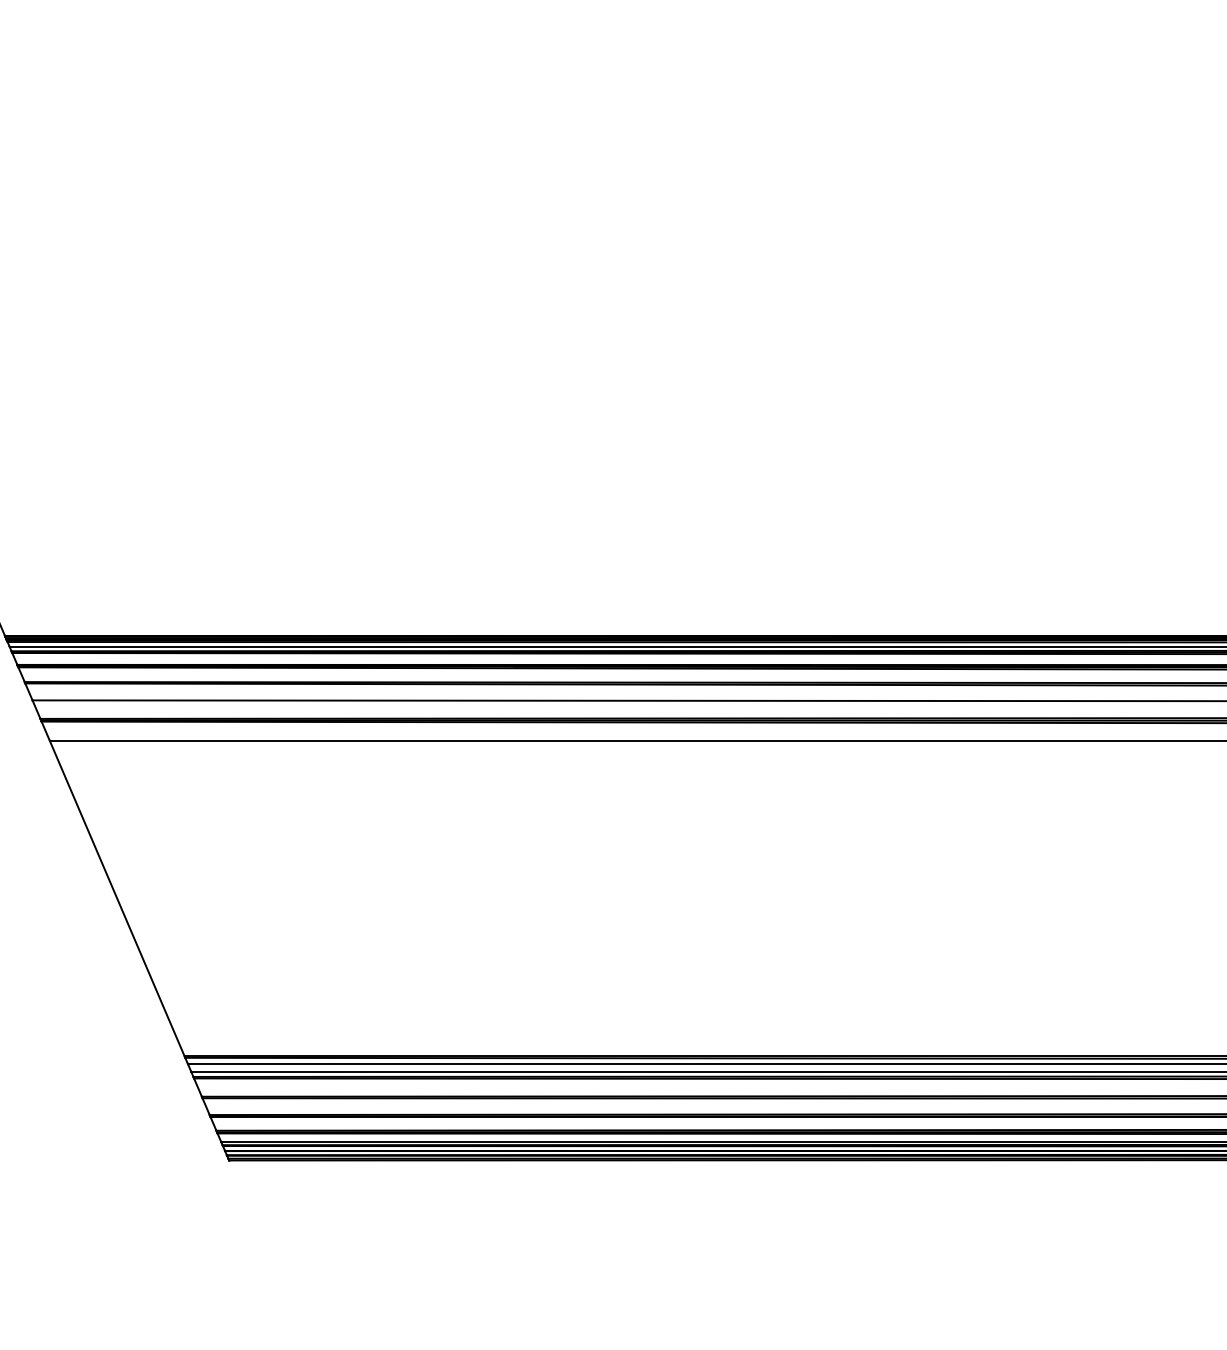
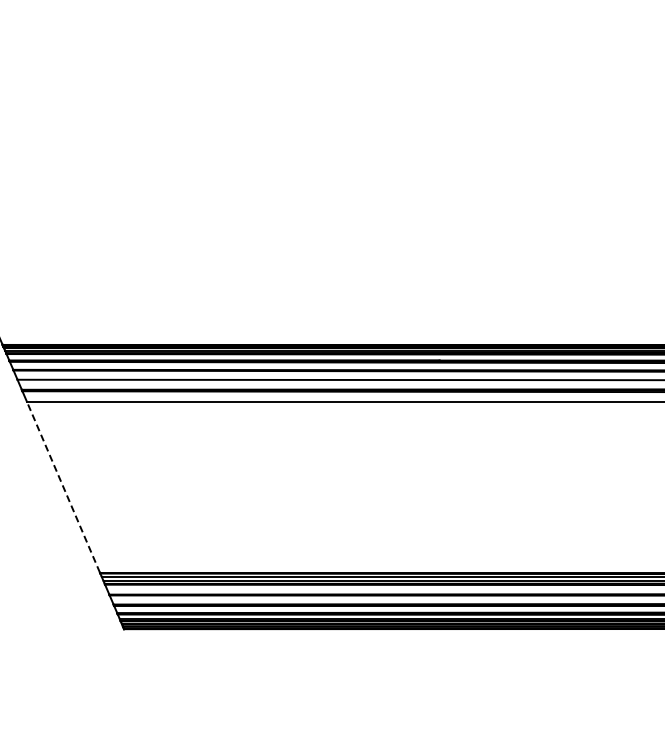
line: (117, 899) -> (63, 487), solid -> dashed

